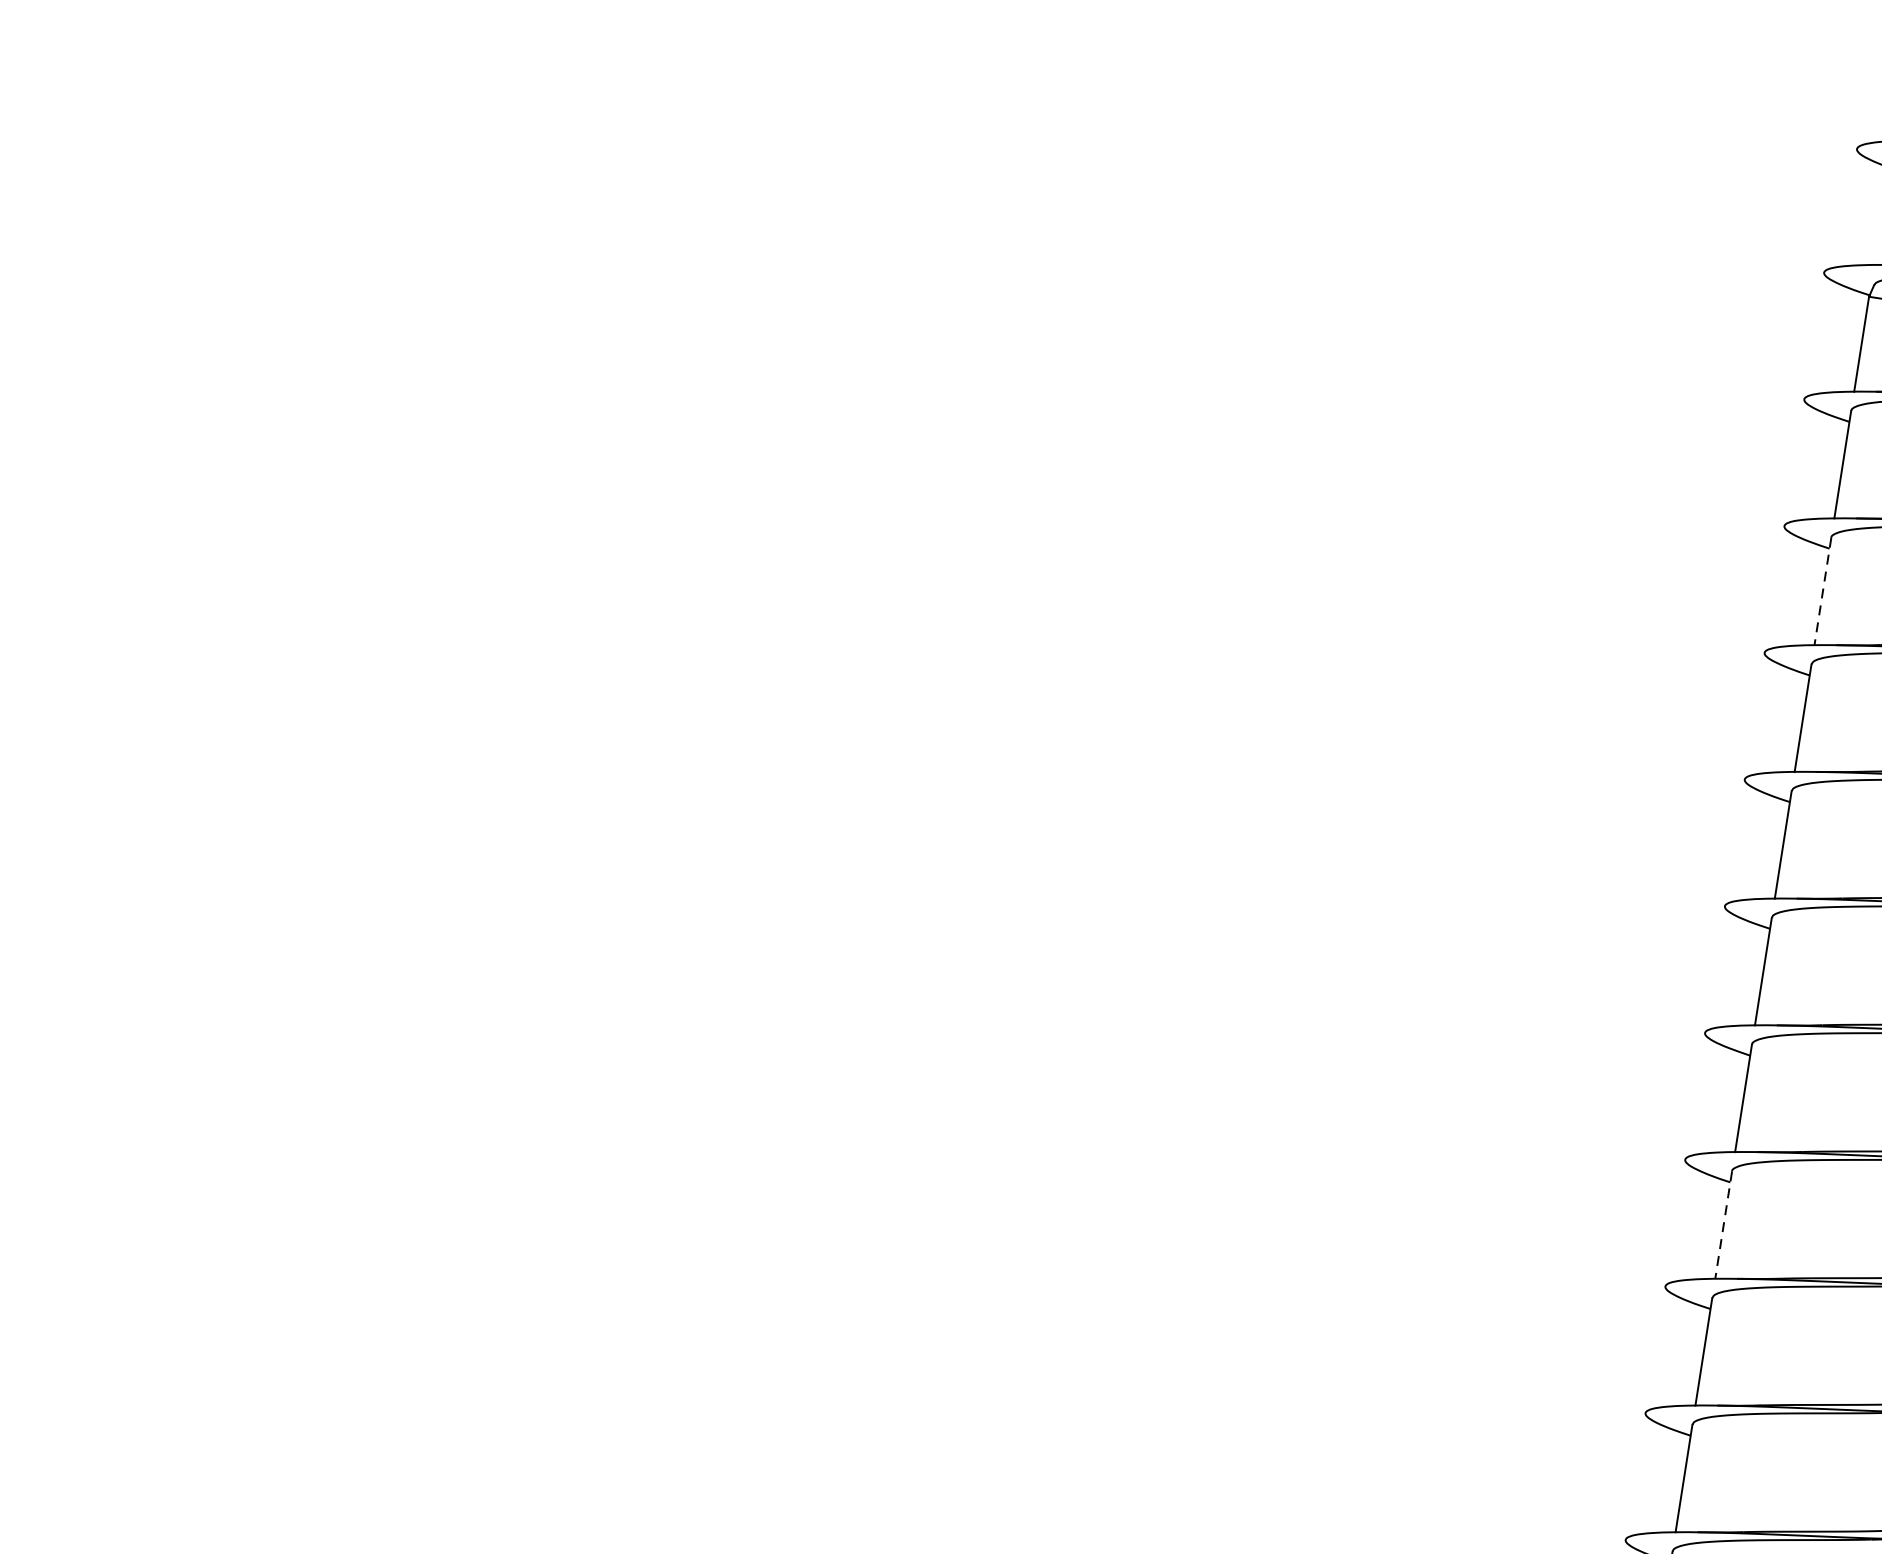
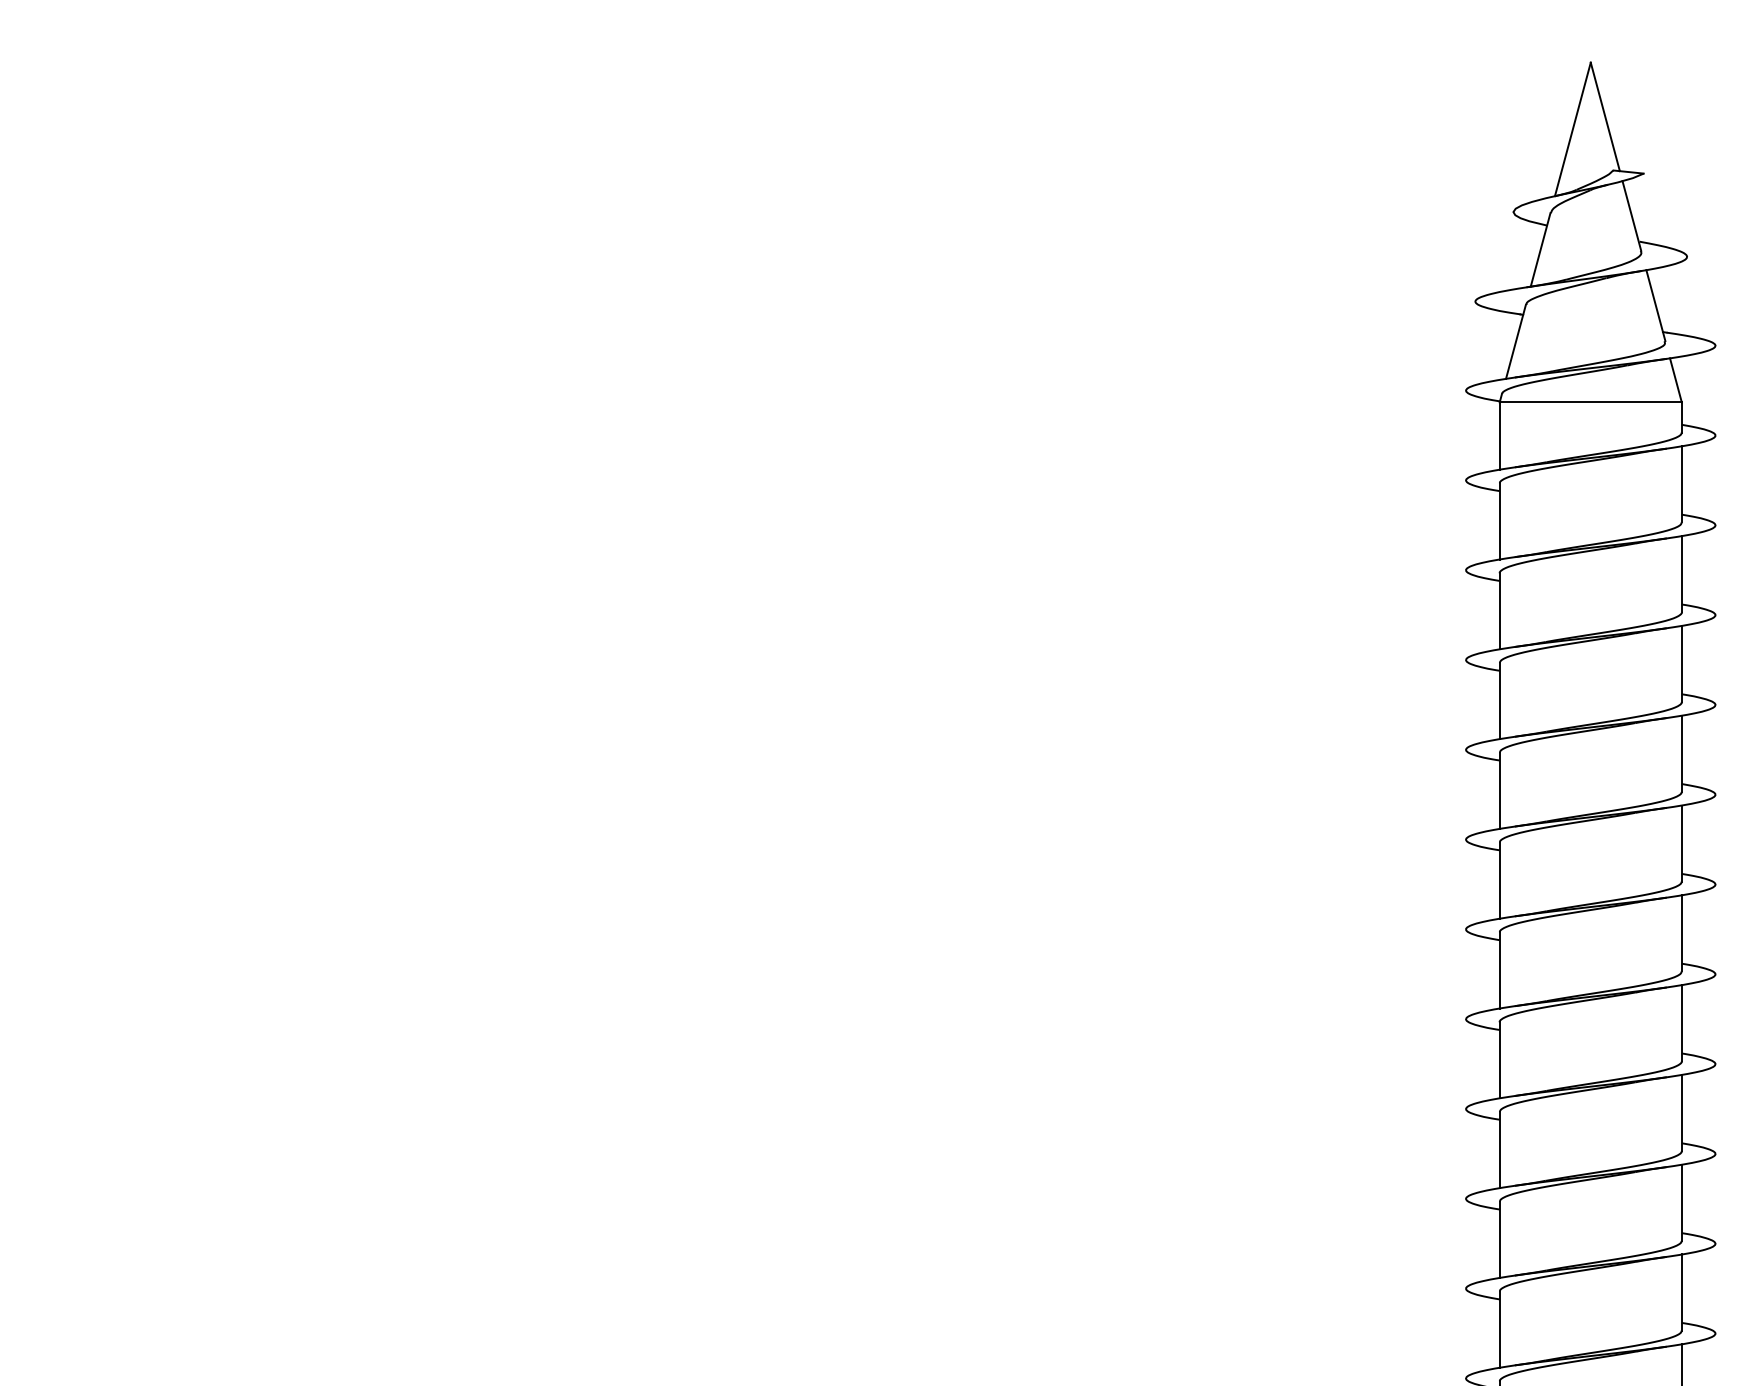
line: (1822, 591) -> (1499, 611), dashed -> solid
line: (1723, 1225) -> (1499, 1060), dashed -> solid

